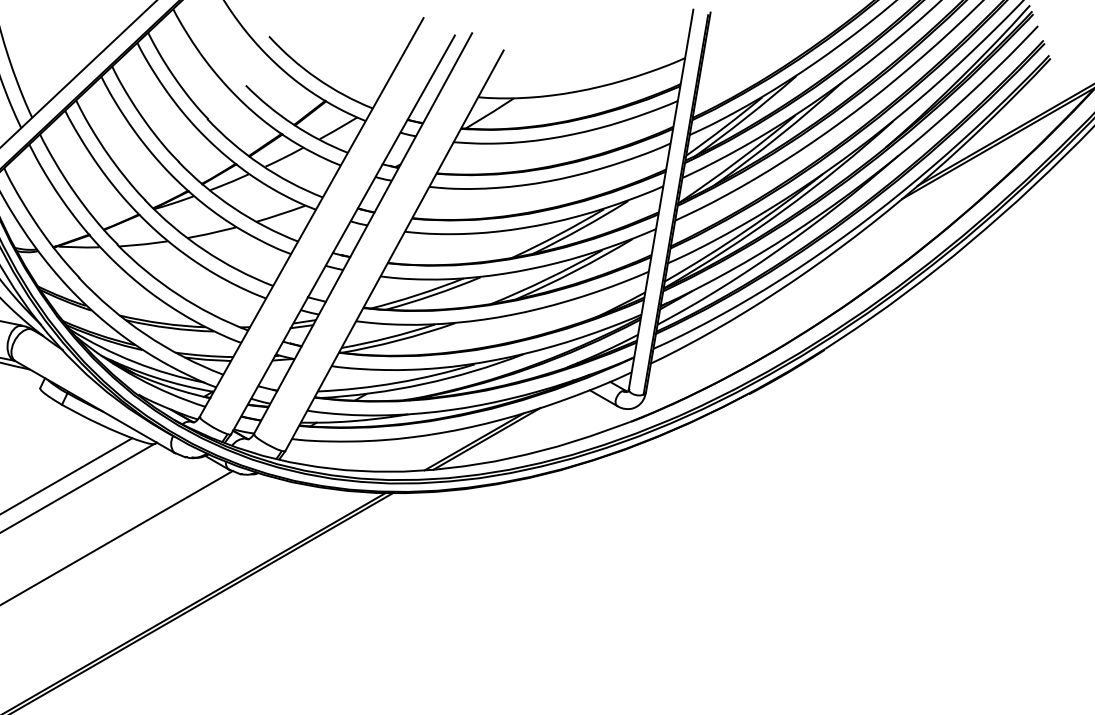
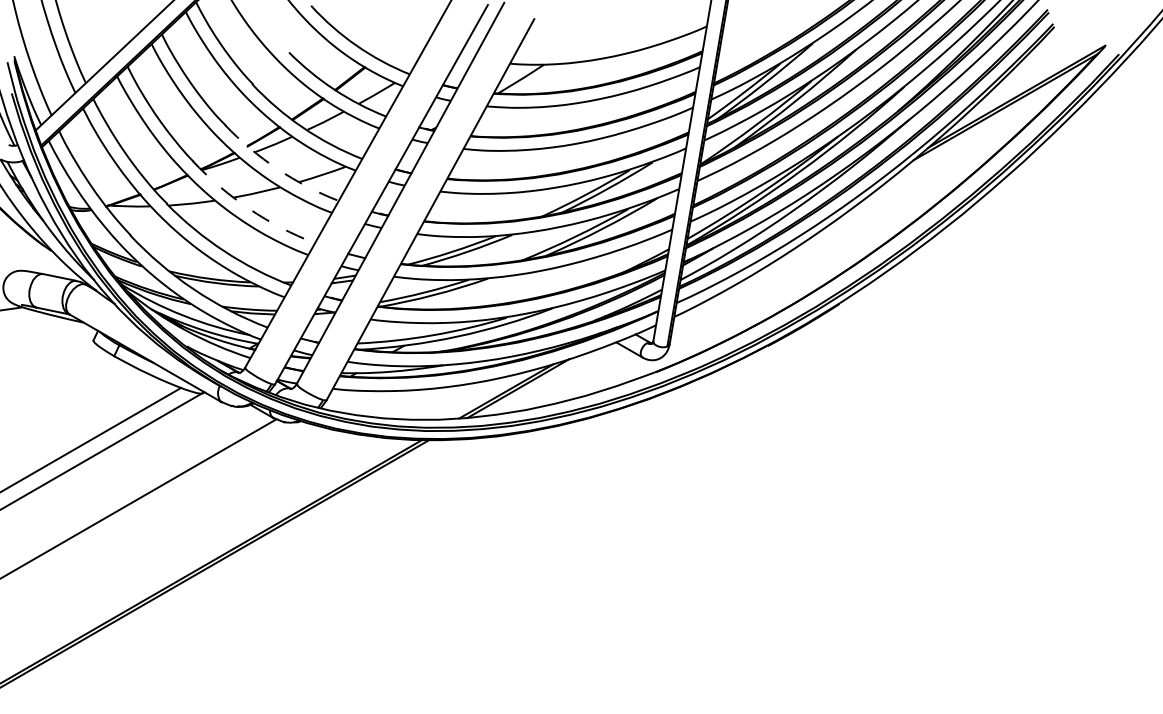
arc: (233, 208) -> (277, 169), solid -> dashed
arc: (204, 250) -> (249, 209), solid -> dashed

